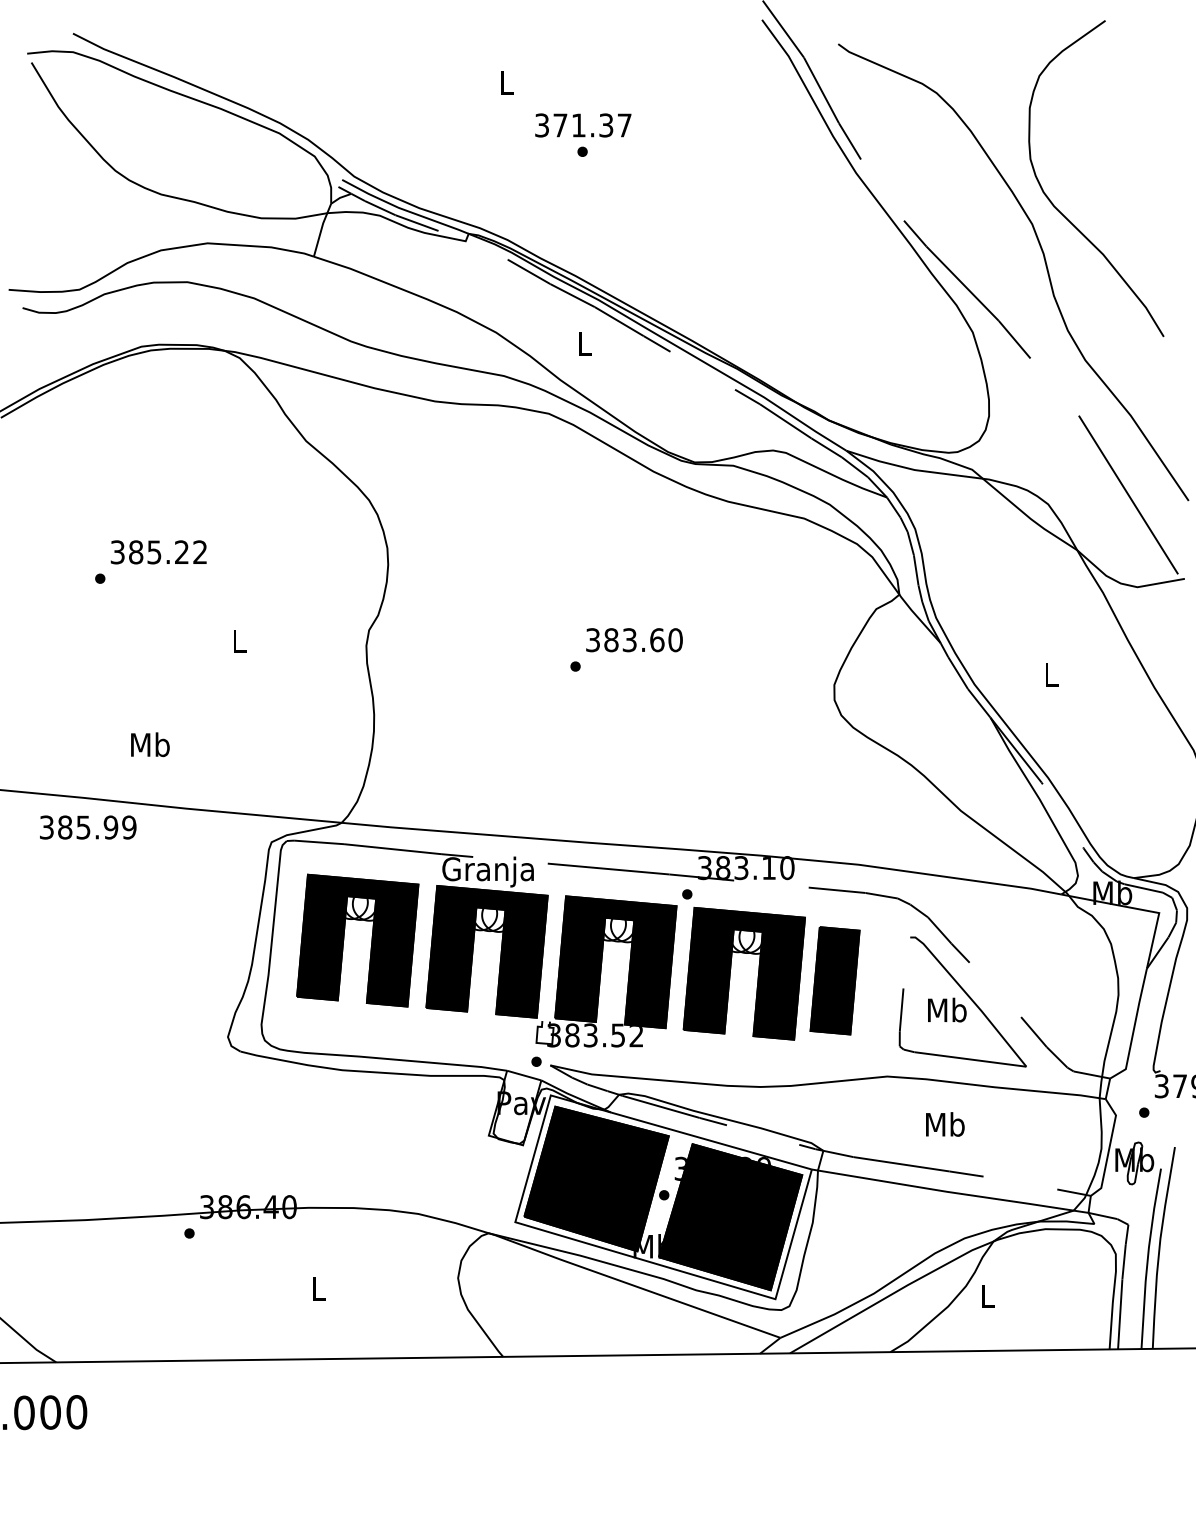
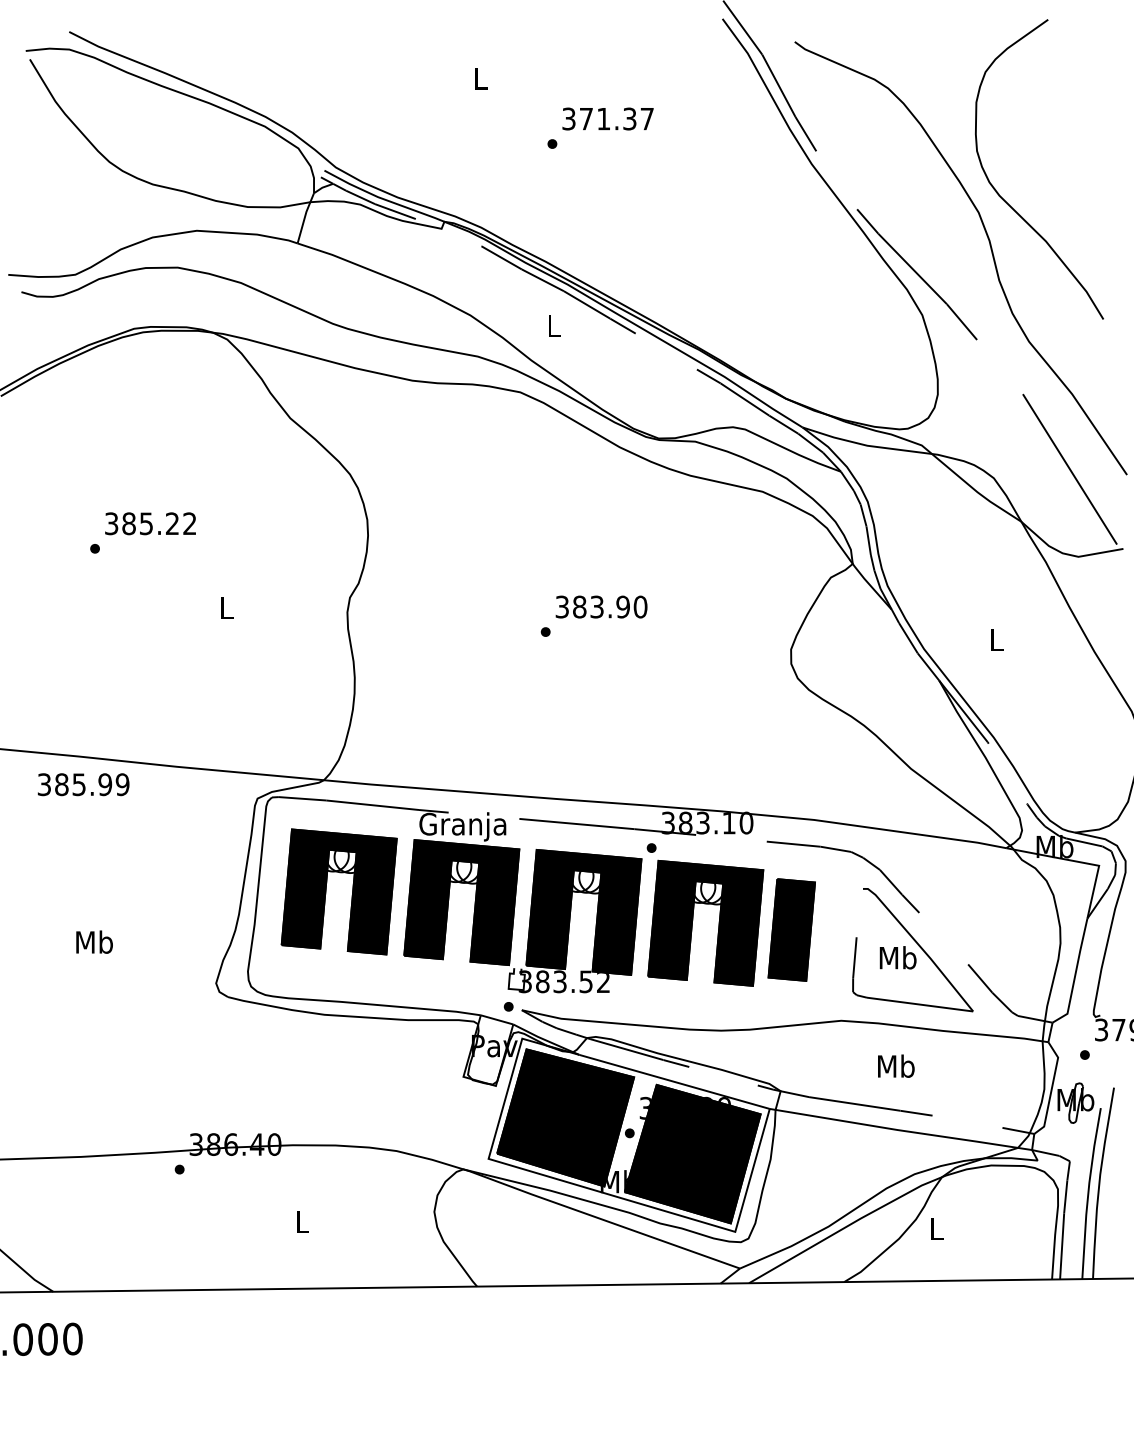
text: (582, 124) -> (607, 118), moved
text: (657, 639) -> (623, 606), 383.60 -> 383.90
text: (150, 744) -> (94, 941), moved

